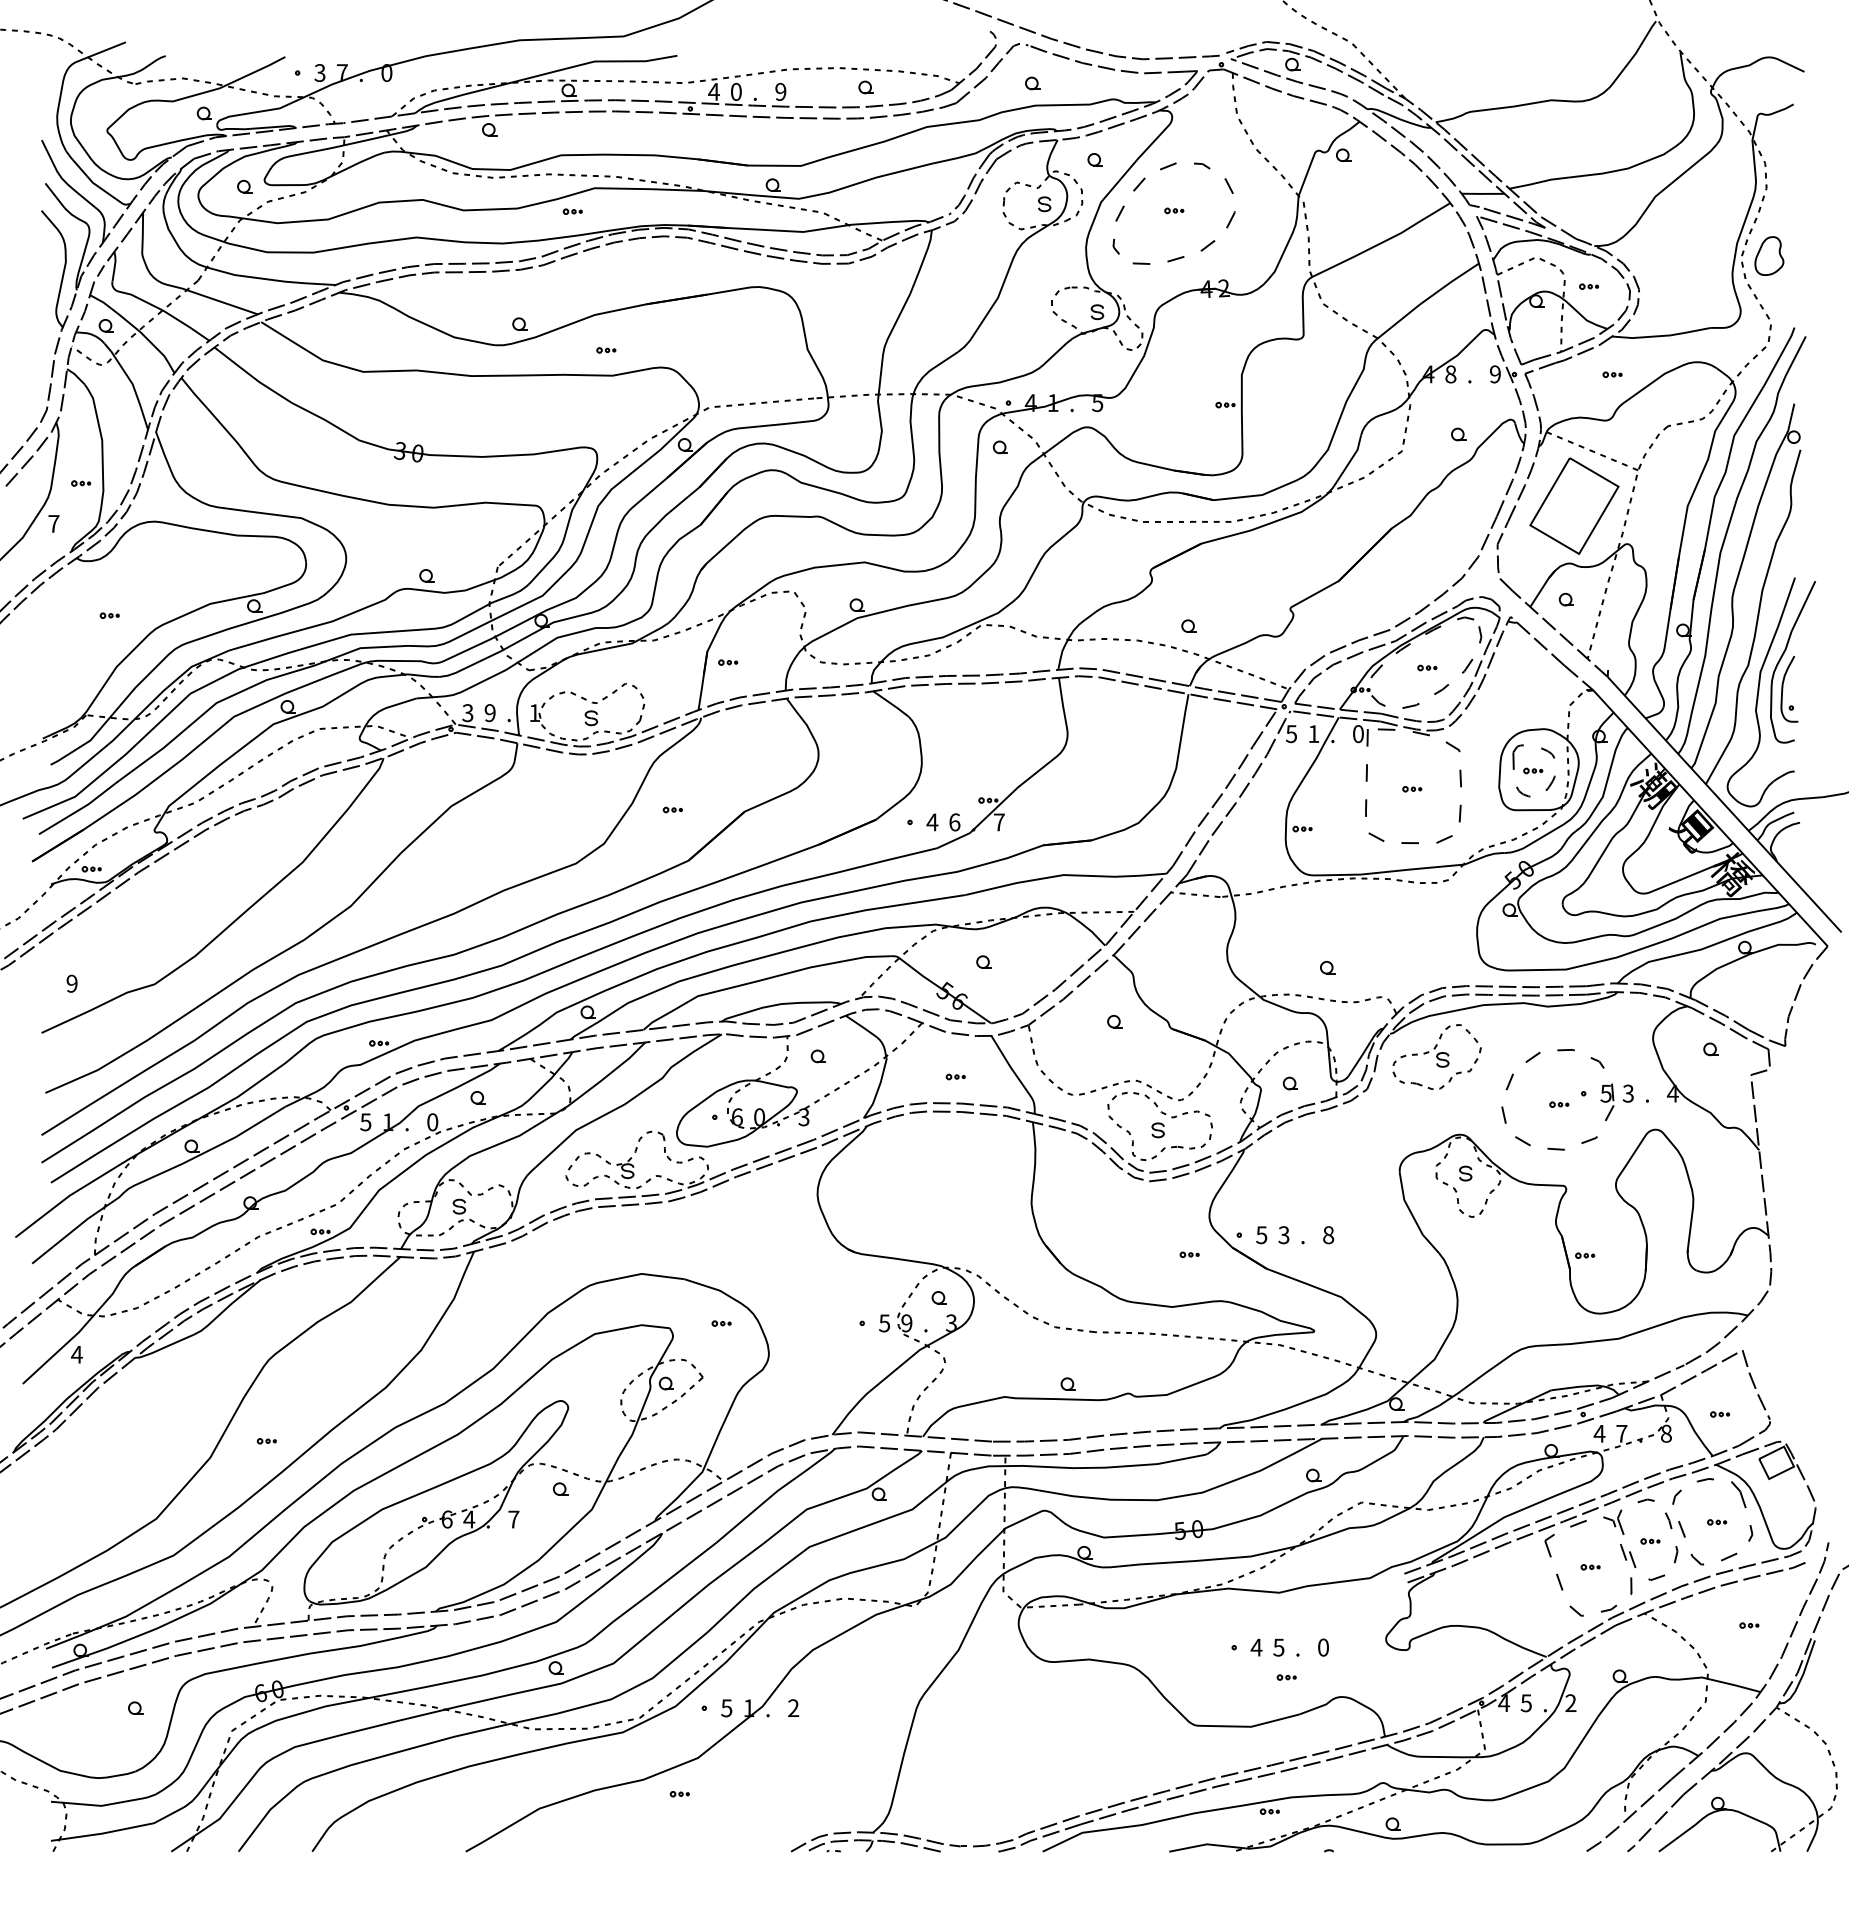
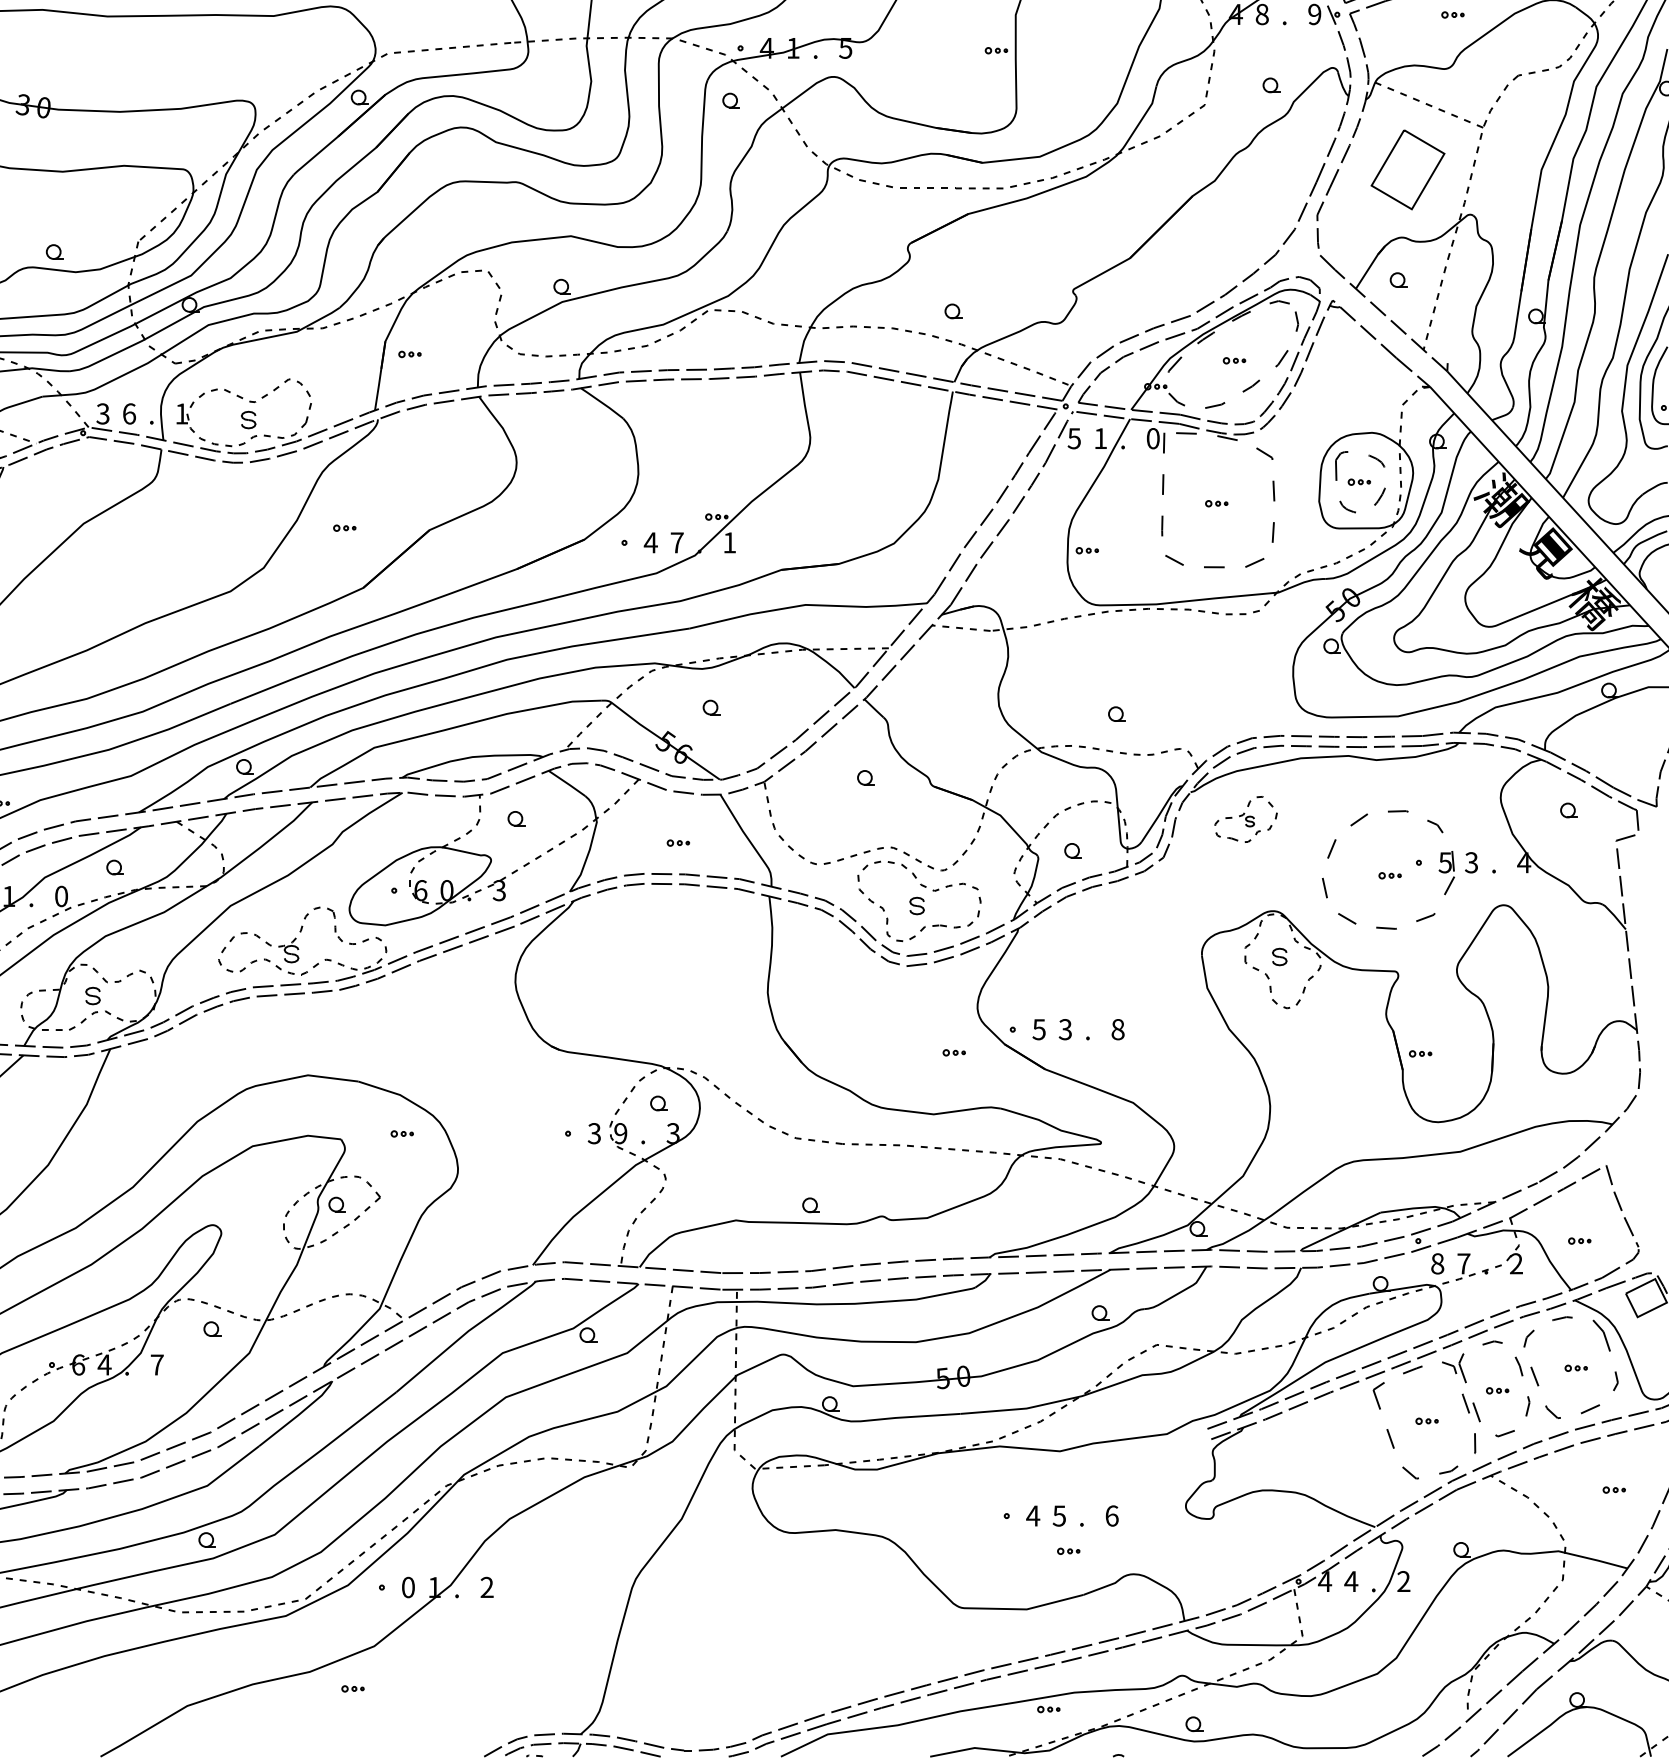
part: (1574, 505) -> (1408, 169), size x0.7
text: (489, 713) -> (128, 414), 9 -> 6
text: (954, 822) -> (676, 542), 6 -> 7
text: (999, 822) -> (729, 542), 7 -> 1
part: (1436, 1056) -> (1245, 818), size x0.6
text: (884, 1322) -> (594, 1132), 5 -> 3
text: (1599, 1433) -> (1437, 1263), 4 -> 8
text: (1666, 1433) -> (1516, 1263), 8 -> 2
text: (1323, 1647) -> (1112, 1515), 0 -> 6
text: (1526, 1703) -> (1351, 1581), 5 -> 4
text: (726, 1708) -> (408, 1587), 5 -> 0

